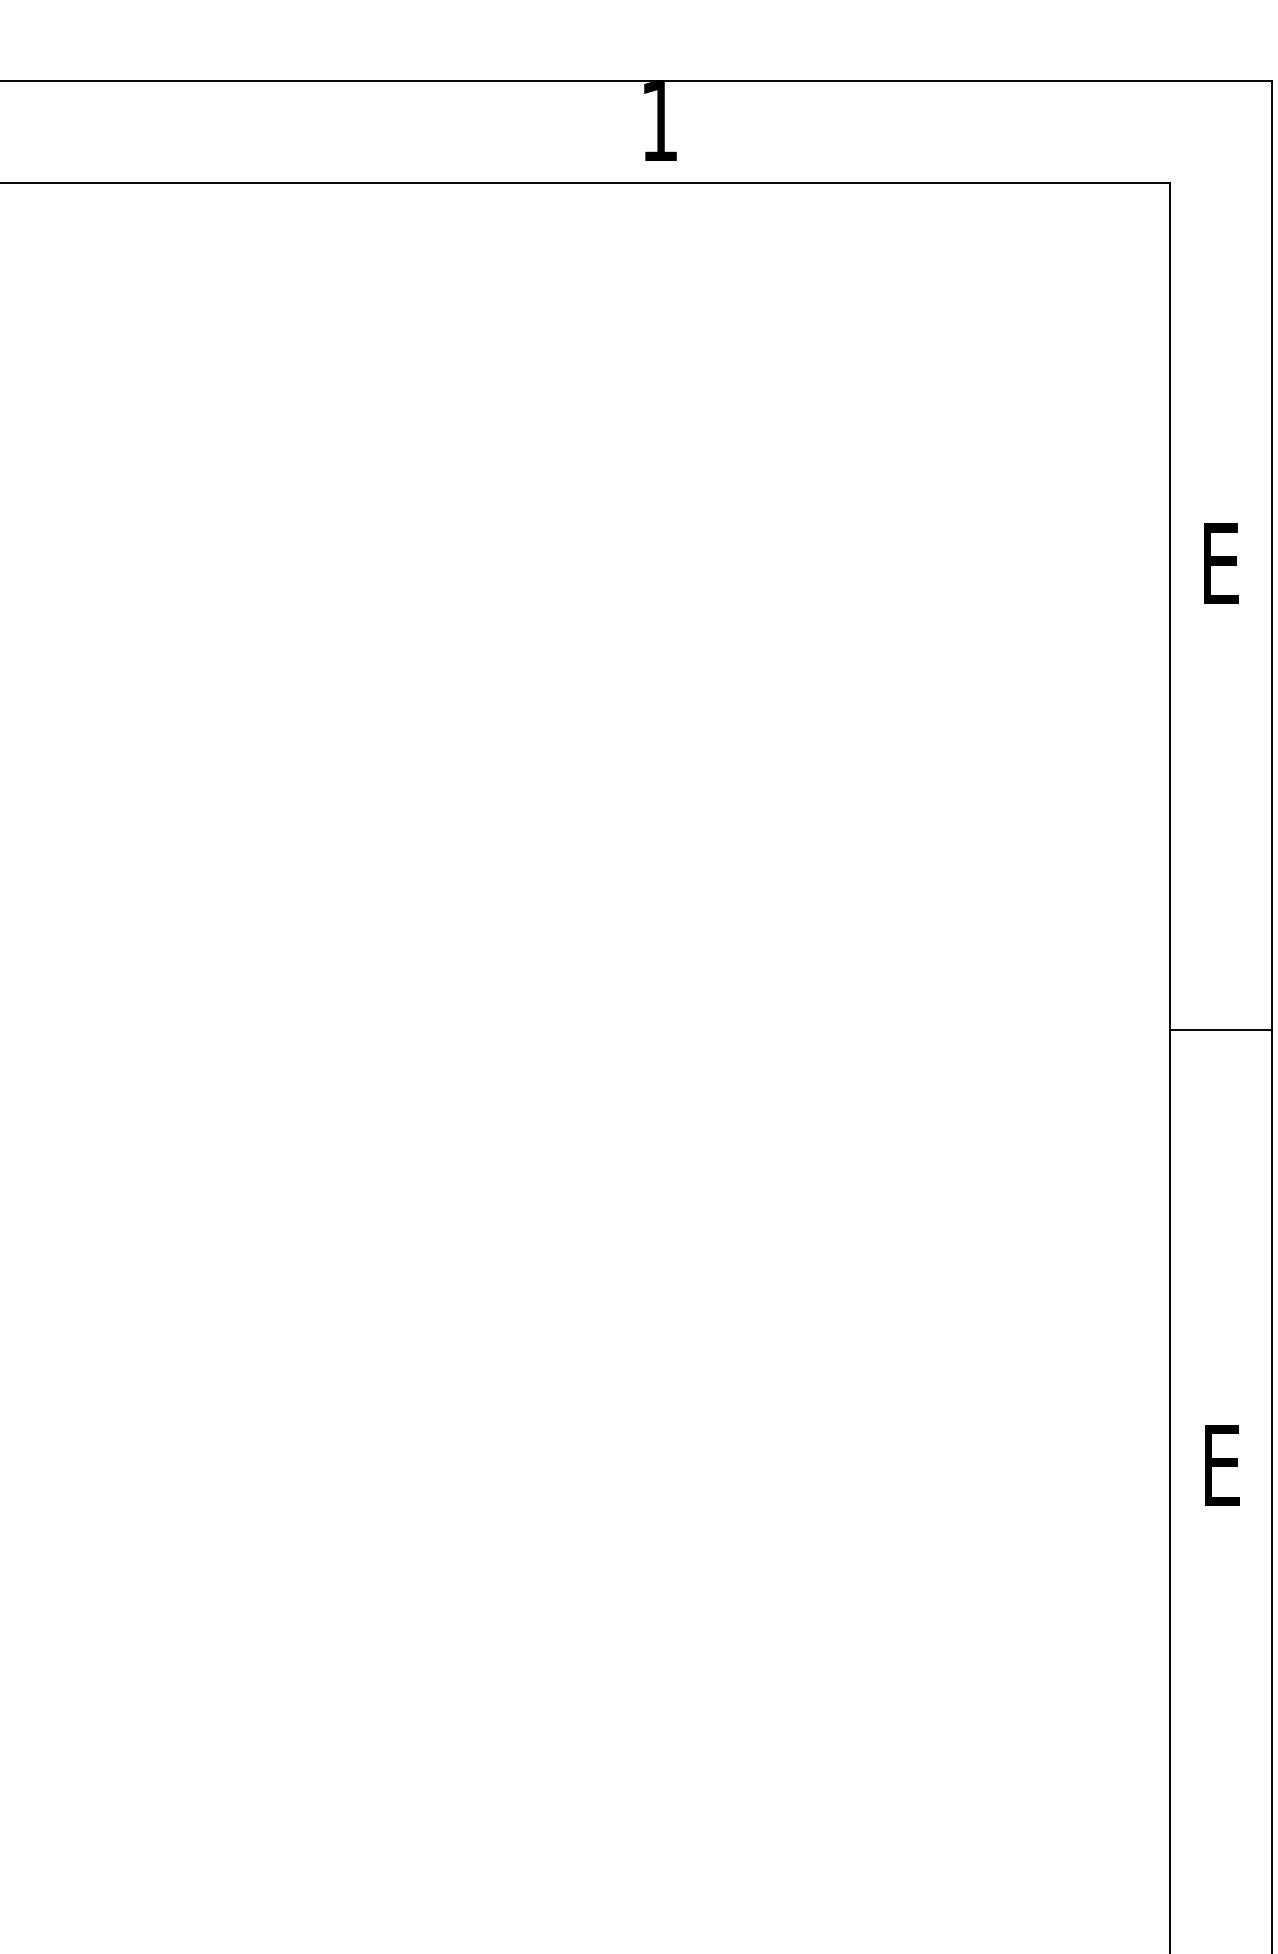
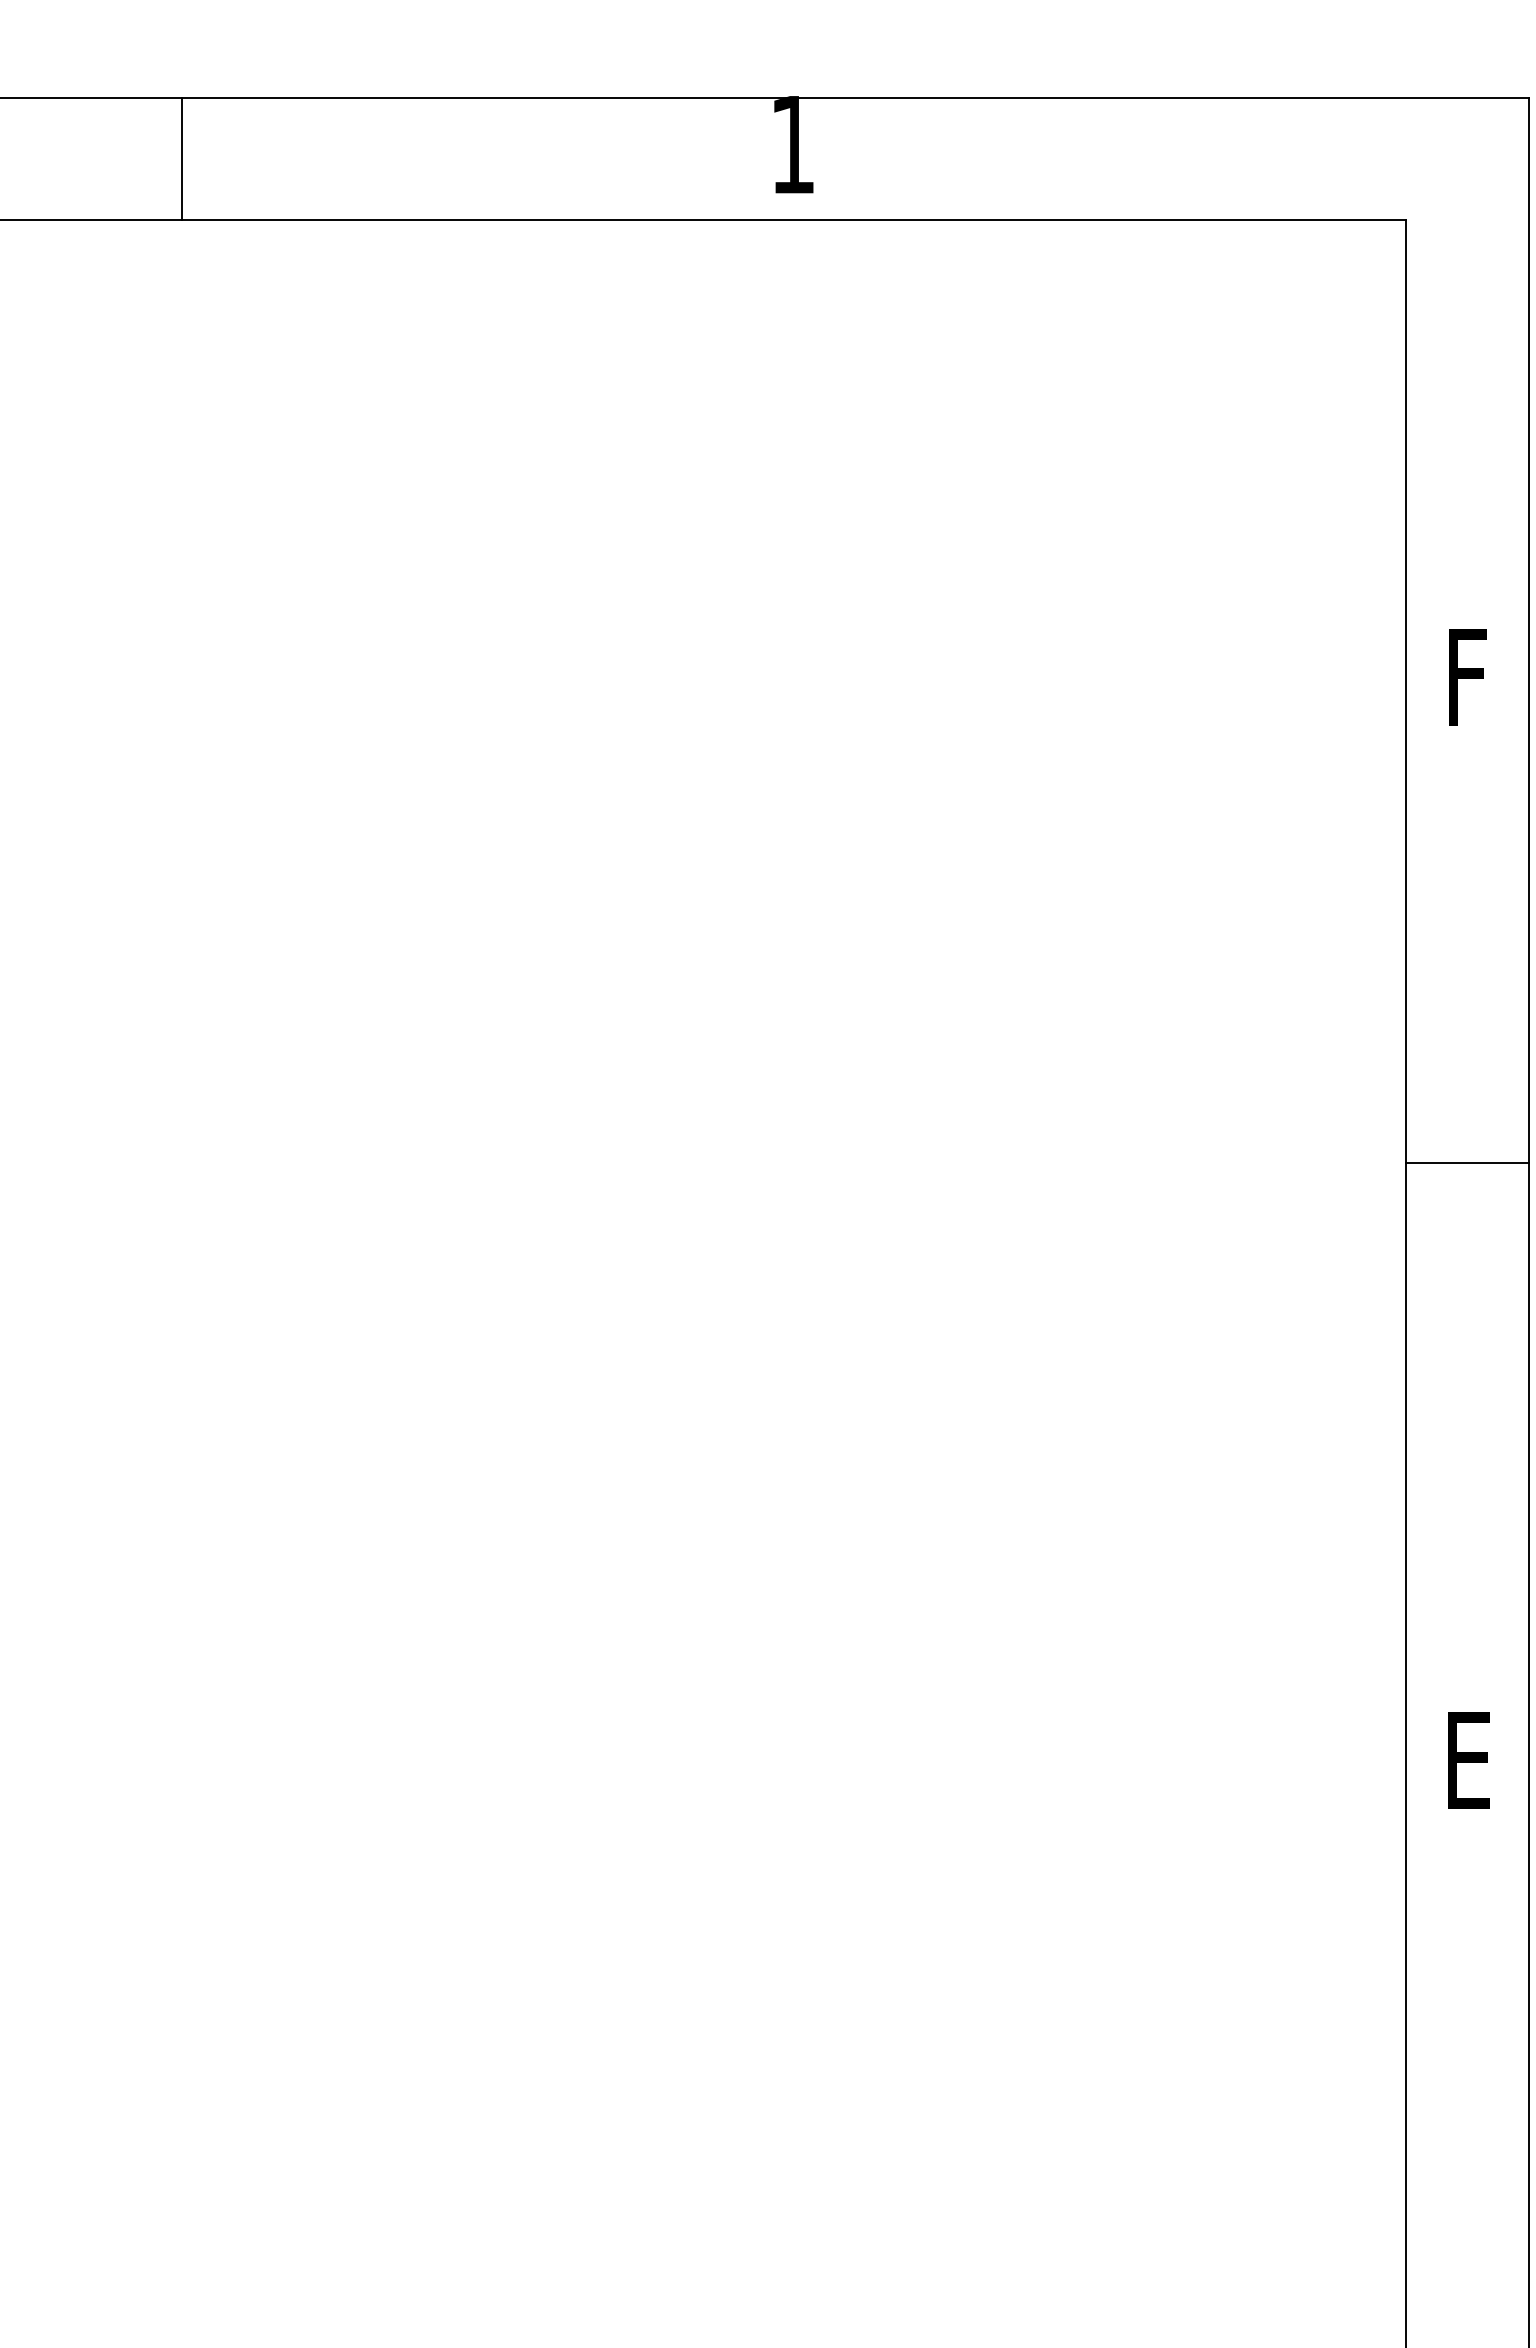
line: (151, 132) -> (181, 158), added
text: (1220, 563) -> (1467, 677), E -> F
line: (1220, 1029) -> (1467, 1162), moved

